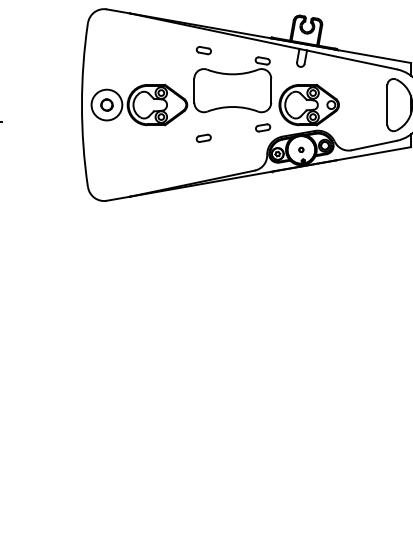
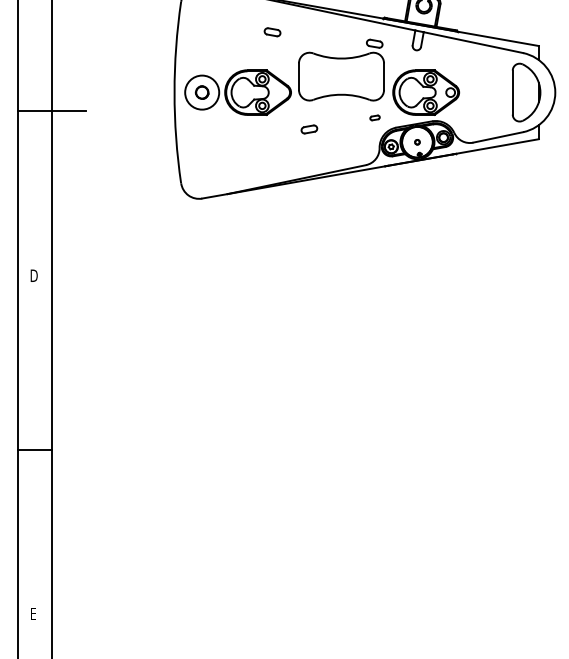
part: (203, 50) -> (272, 32), moved
part: (262, 127) -> (374, 117), size x0.6

